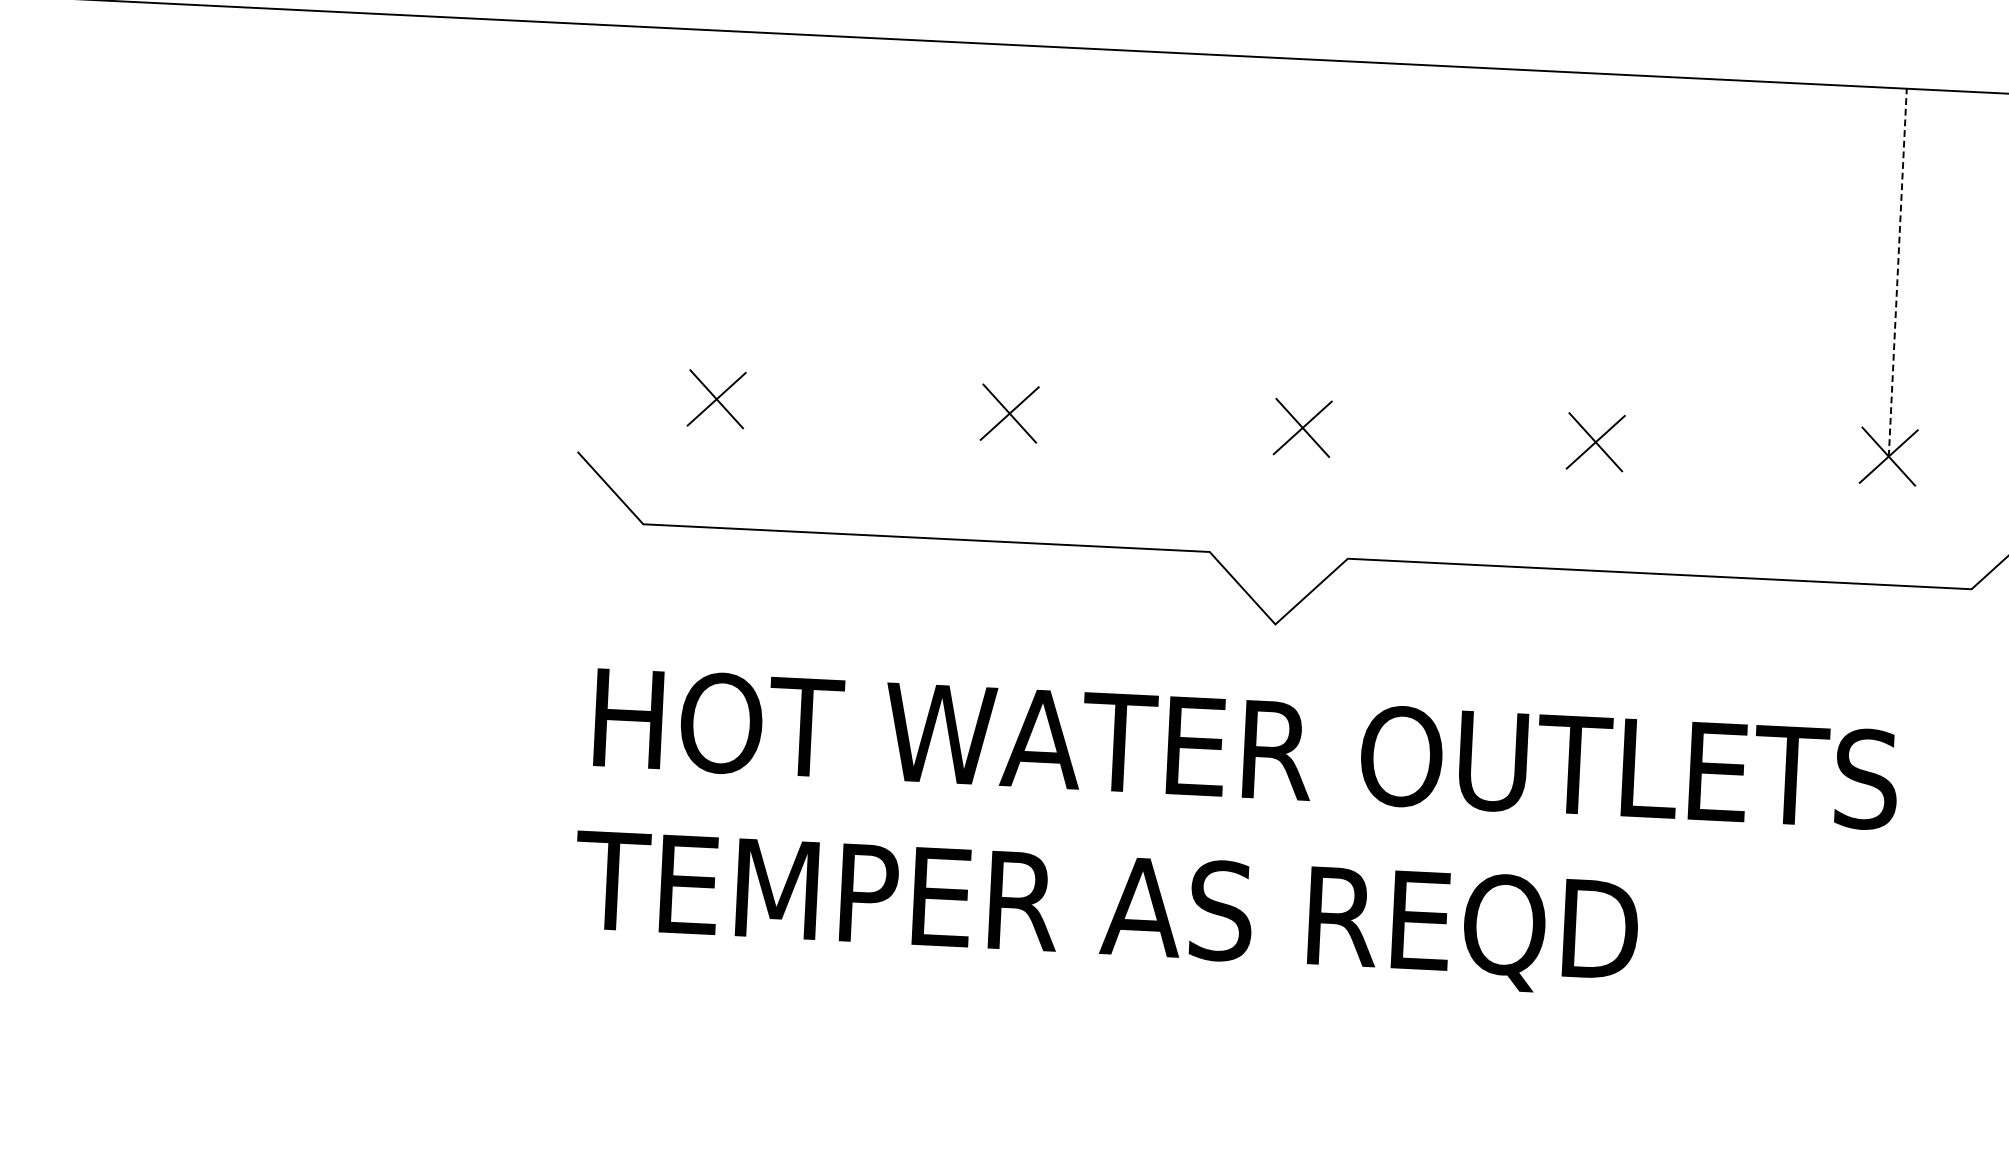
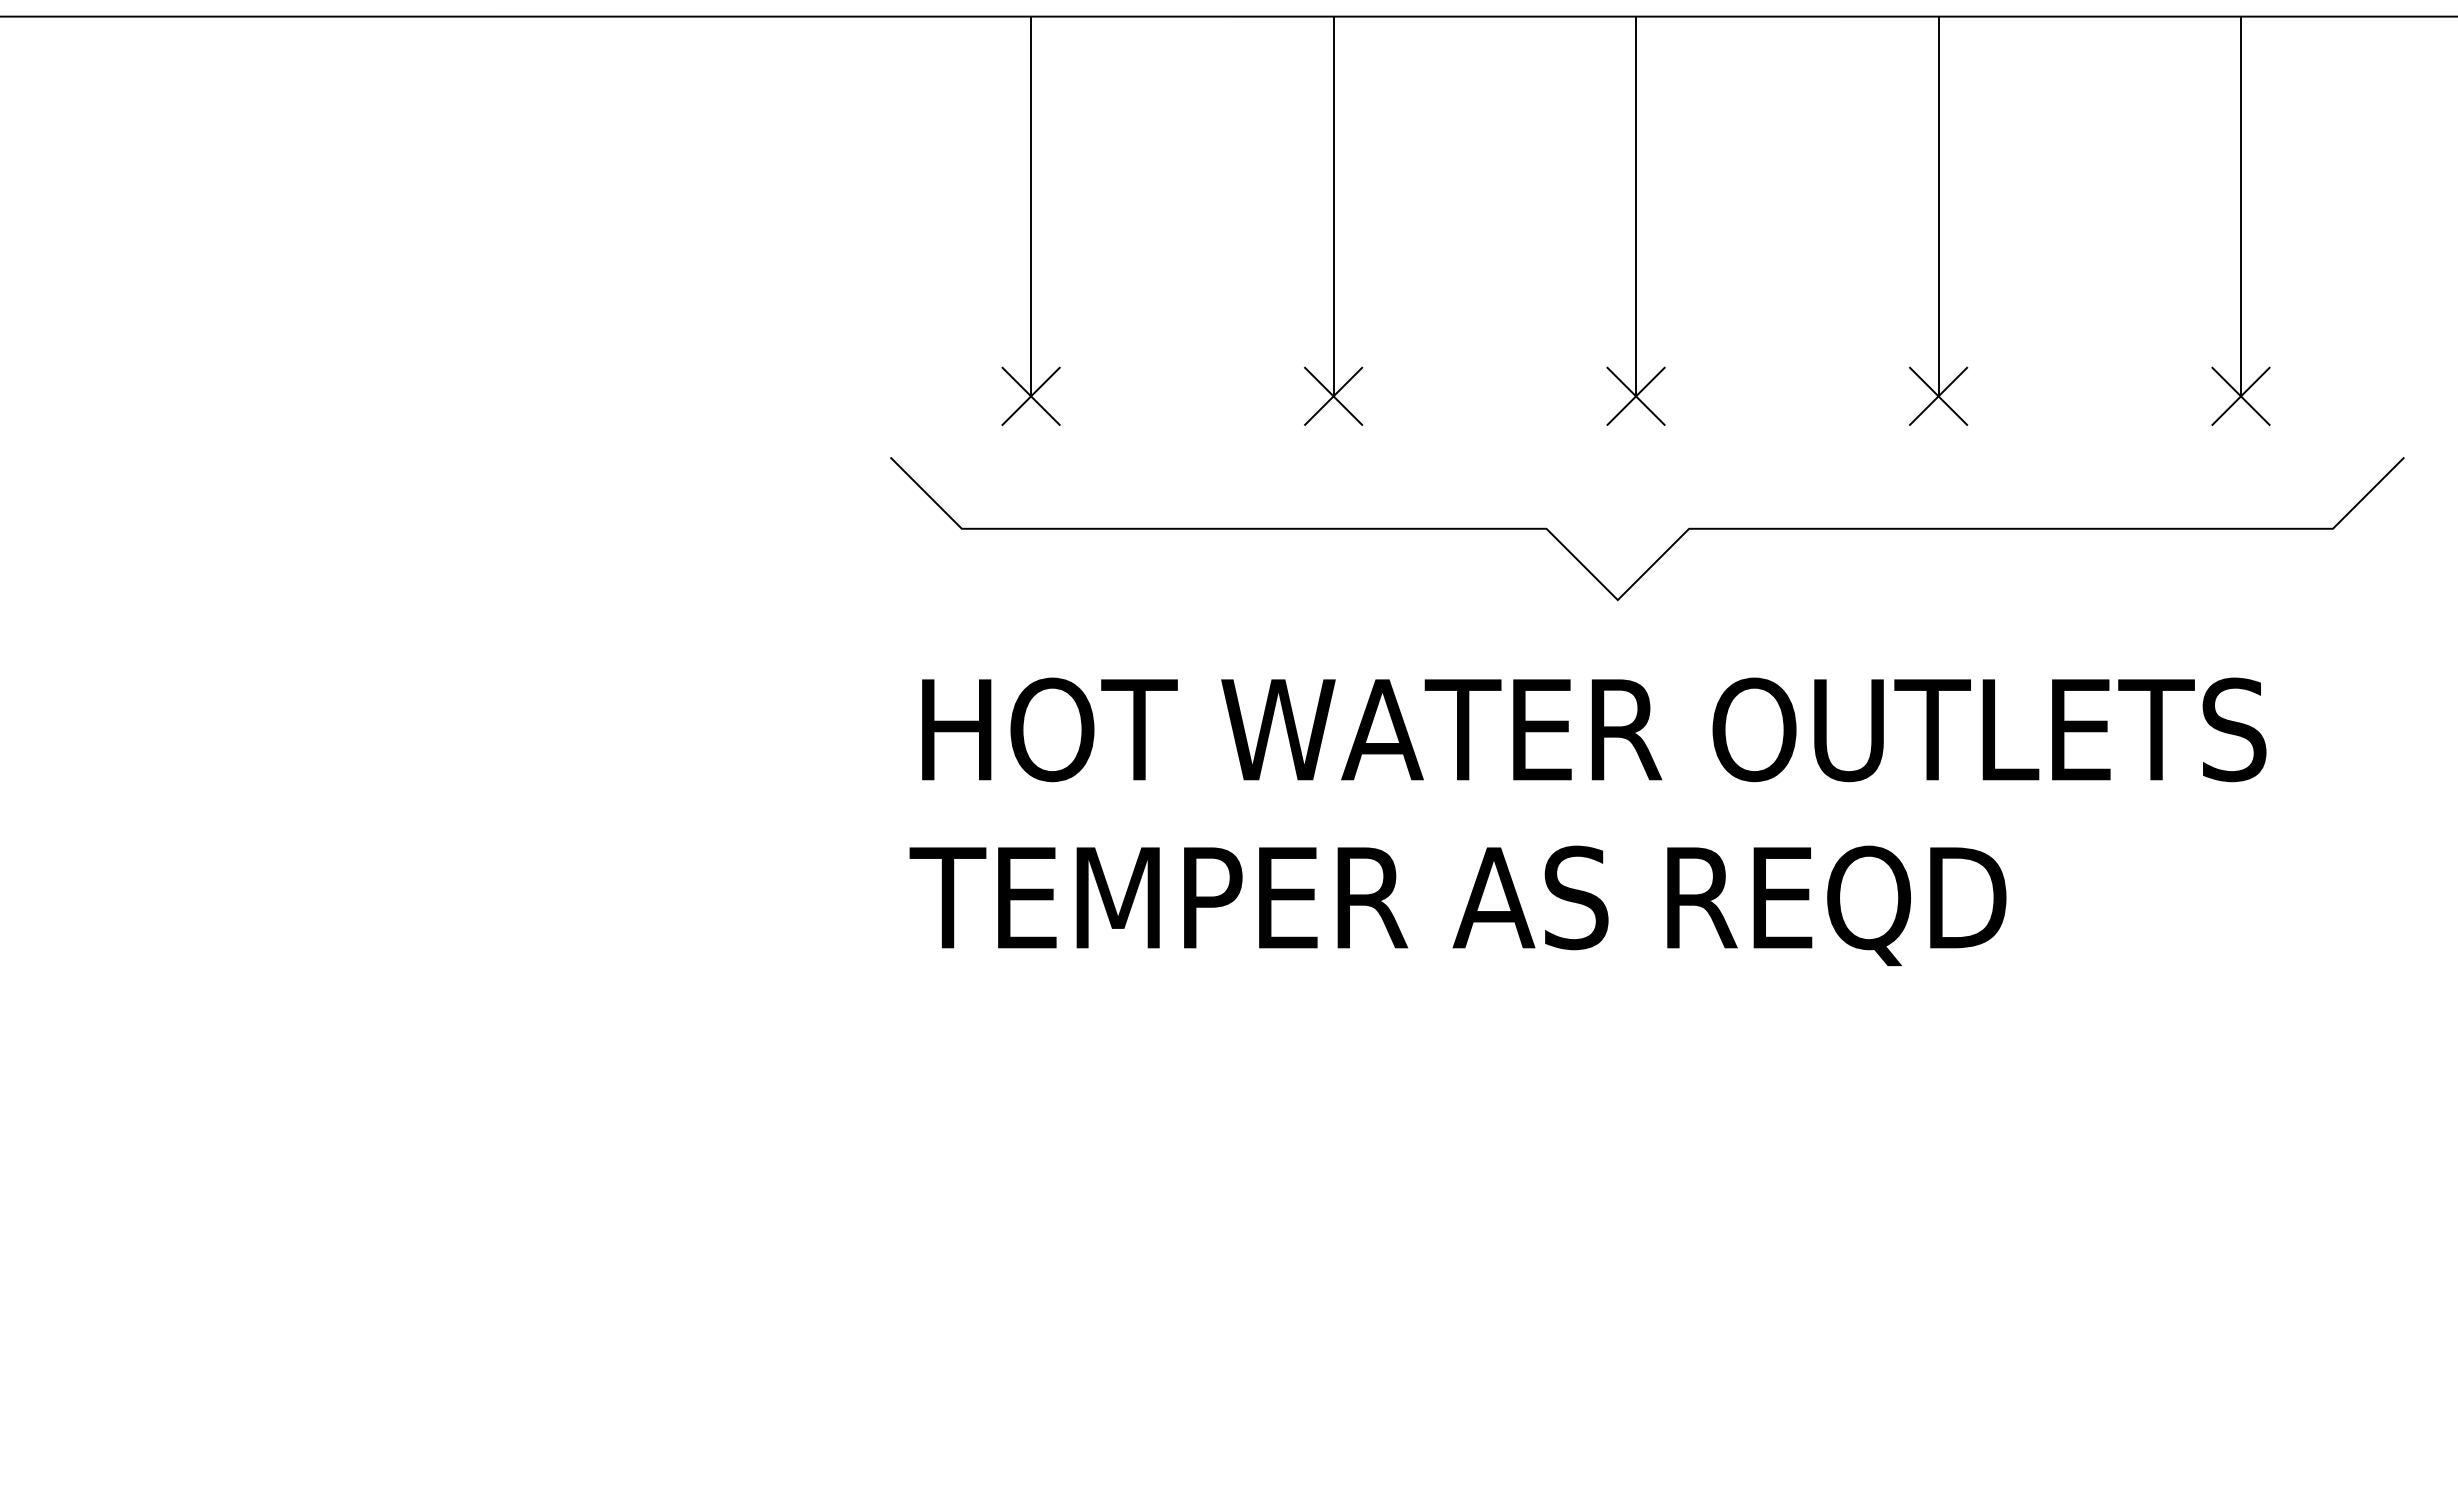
line: (726, 215) -> (1031, 206), added
line: (1018, 229) -> (1333, 206), added
line: (1312, 244) -> (1636, 206), added
line: (1604, 258) -> (1938, 206), added
line: (1898, 272) -> (2241, 206), dashed -> solid

